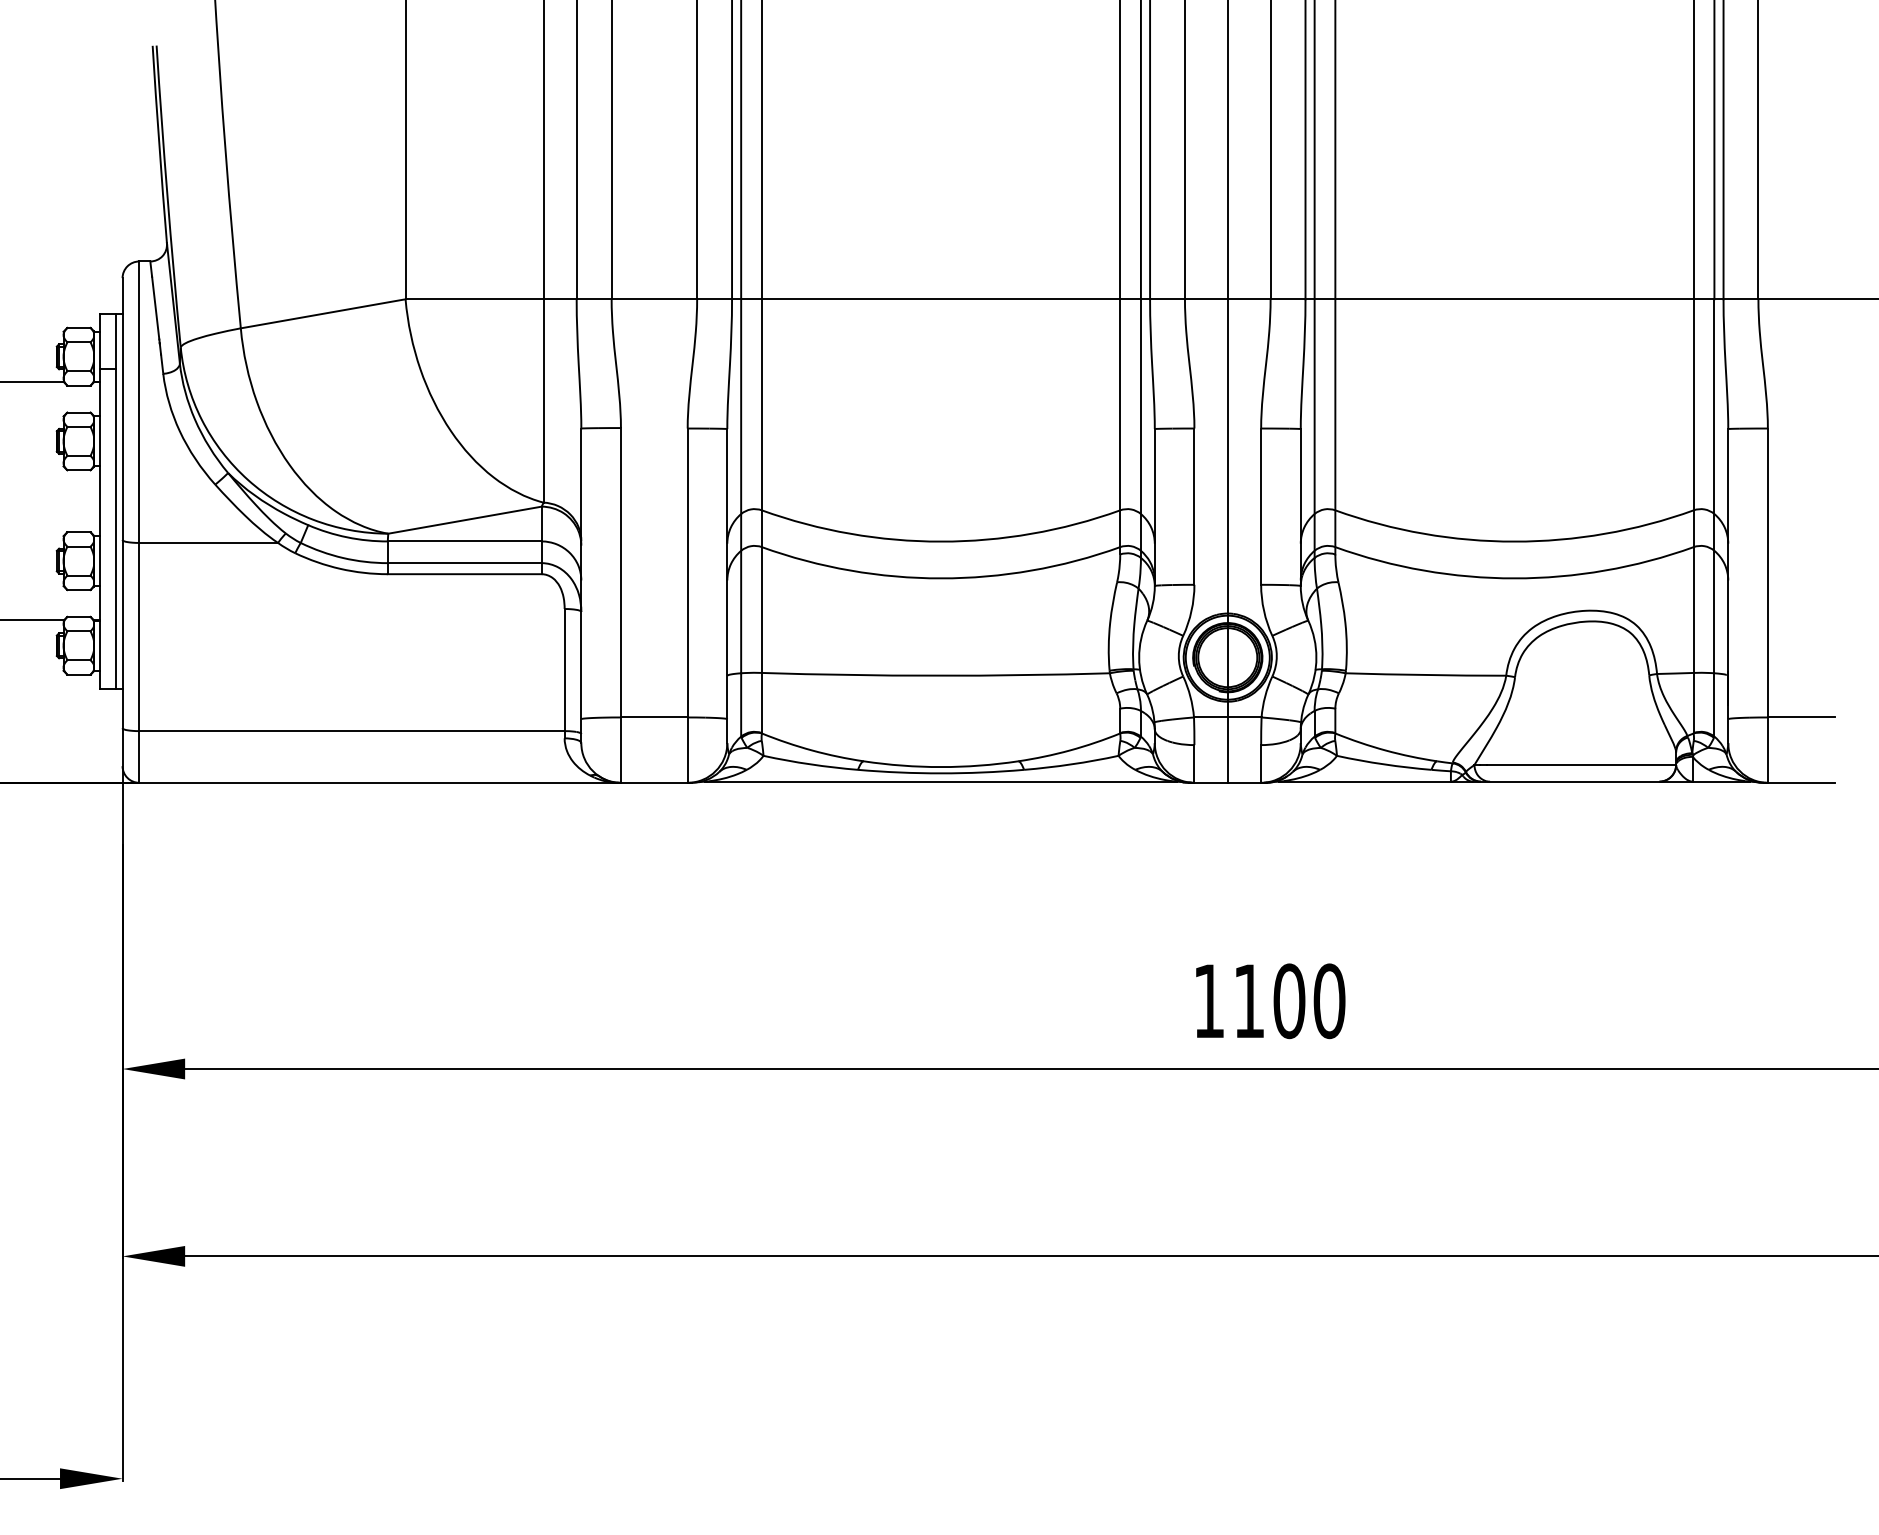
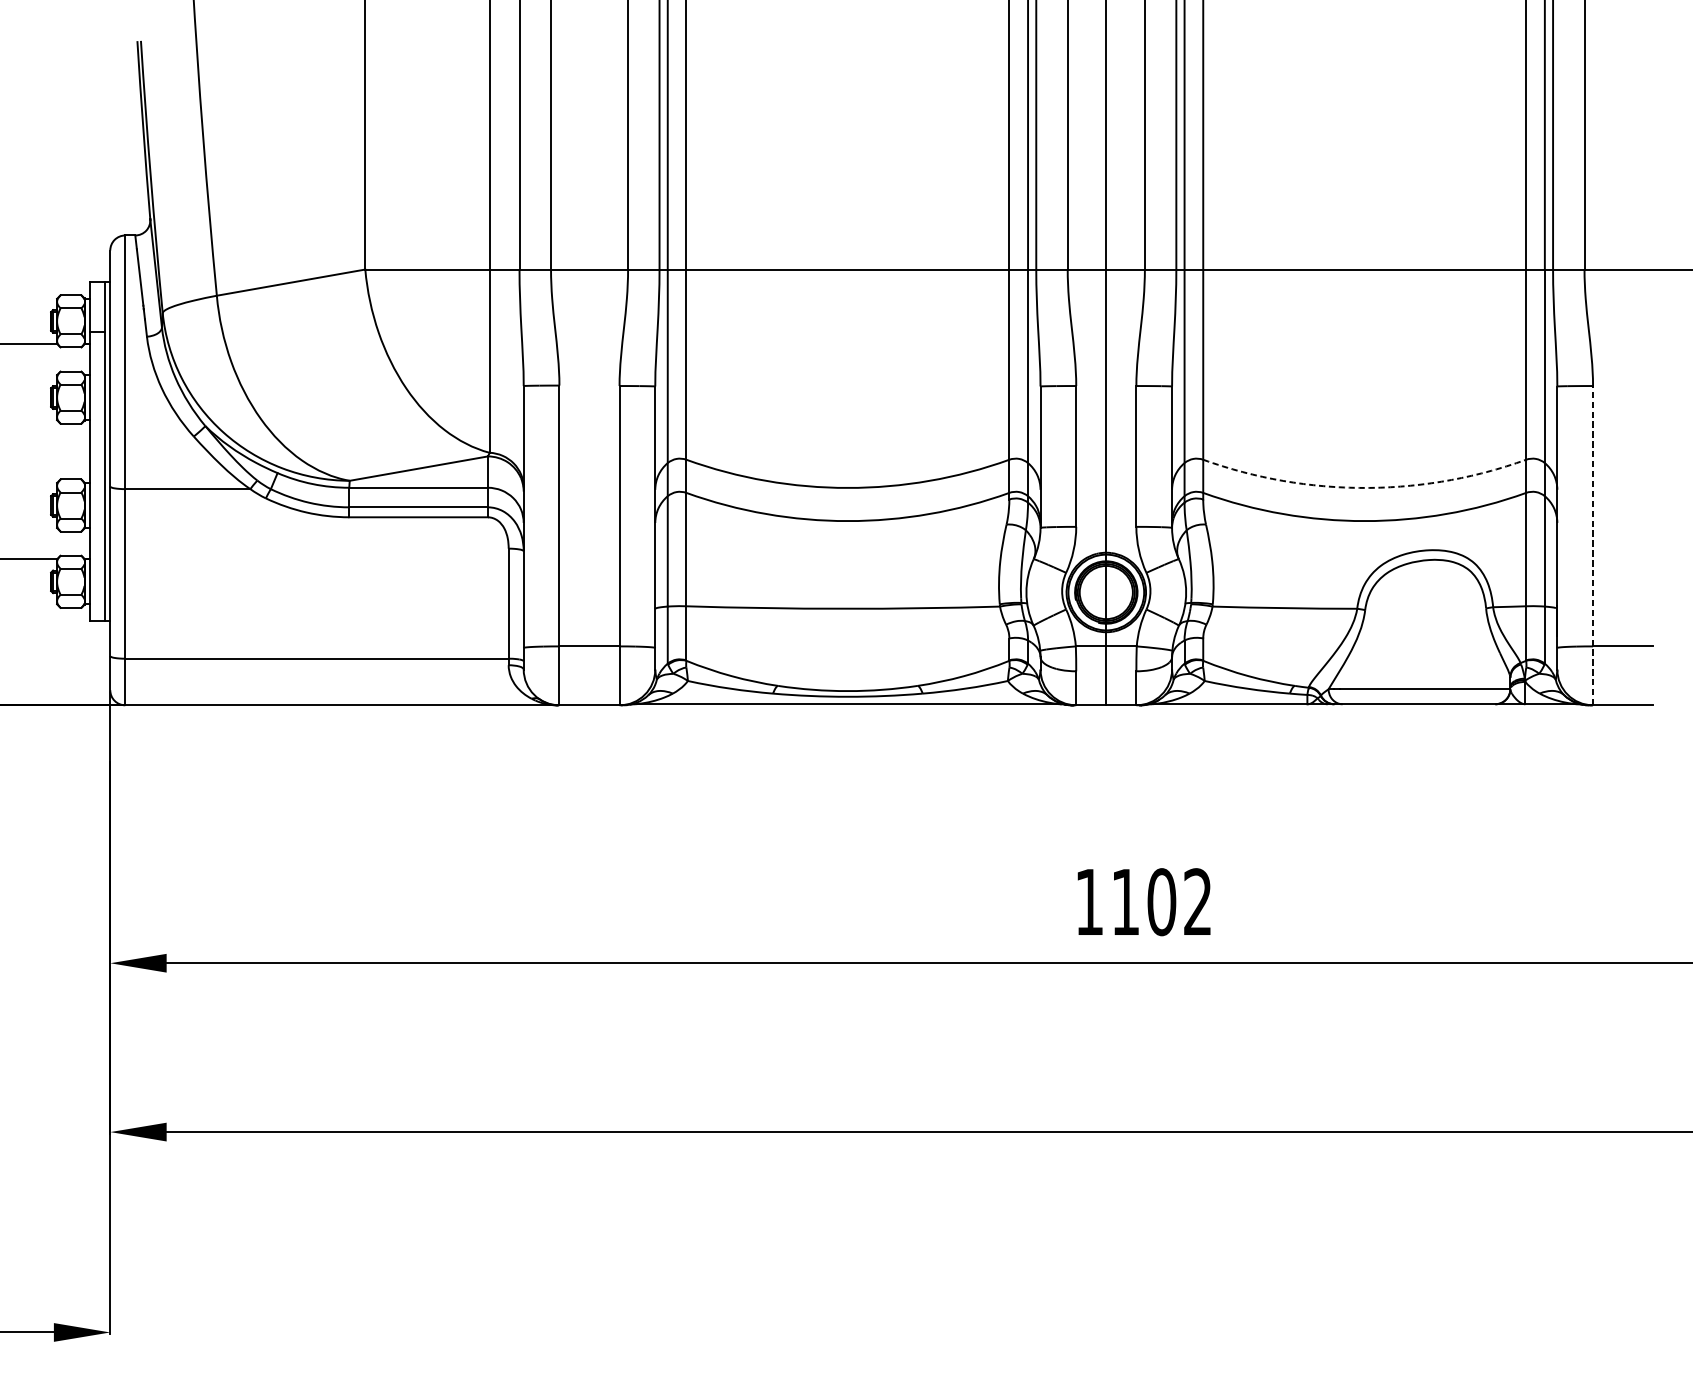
arc: (1514, 541) -> (1364, 487), solid -> dashed
line: (1767, 605) -> (1592, 545), solid -> dashed
text: (1329, 1001) -> (1197, 902), 1100 -> 1102

